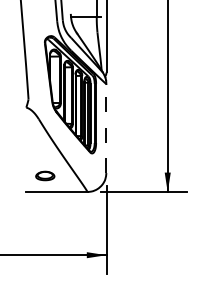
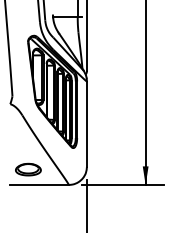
line: (106, 128) -> (87, 124), dashed -> solid
part: (45, 175) -> (28, 169), size x1.43

